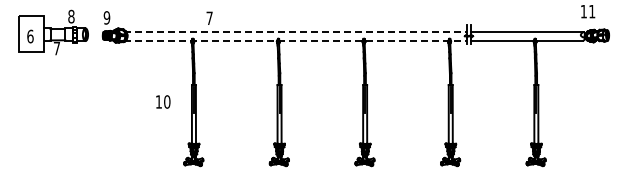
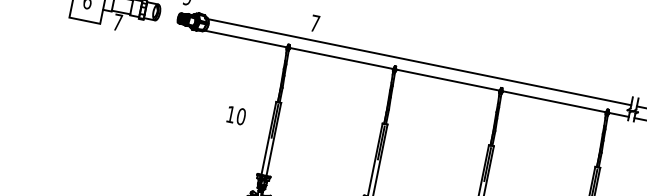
line: (295, 31) -> (418, 61), dashed -> solid
line: (295, 41) -> (415, 73), dashed -> solid

